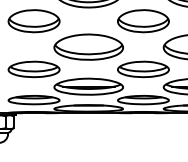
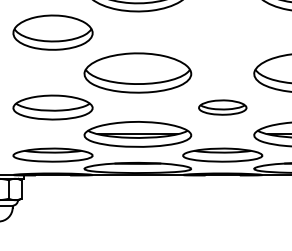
part: (143, 21) -> (222, 33), removed
part: (143, 69) -> (222, 107), size x0.6

